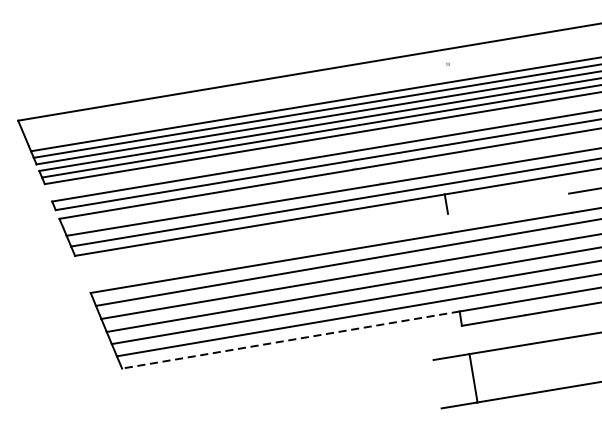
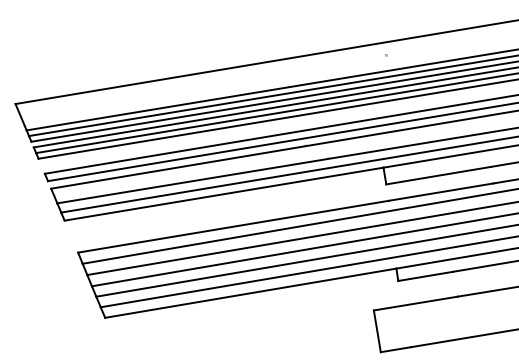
line: (508, 203) -> (438, 175), added
line: (290, 340) -> (250, 293), dashed -> solid
line: (472, 378) -> (376, 331), moved

